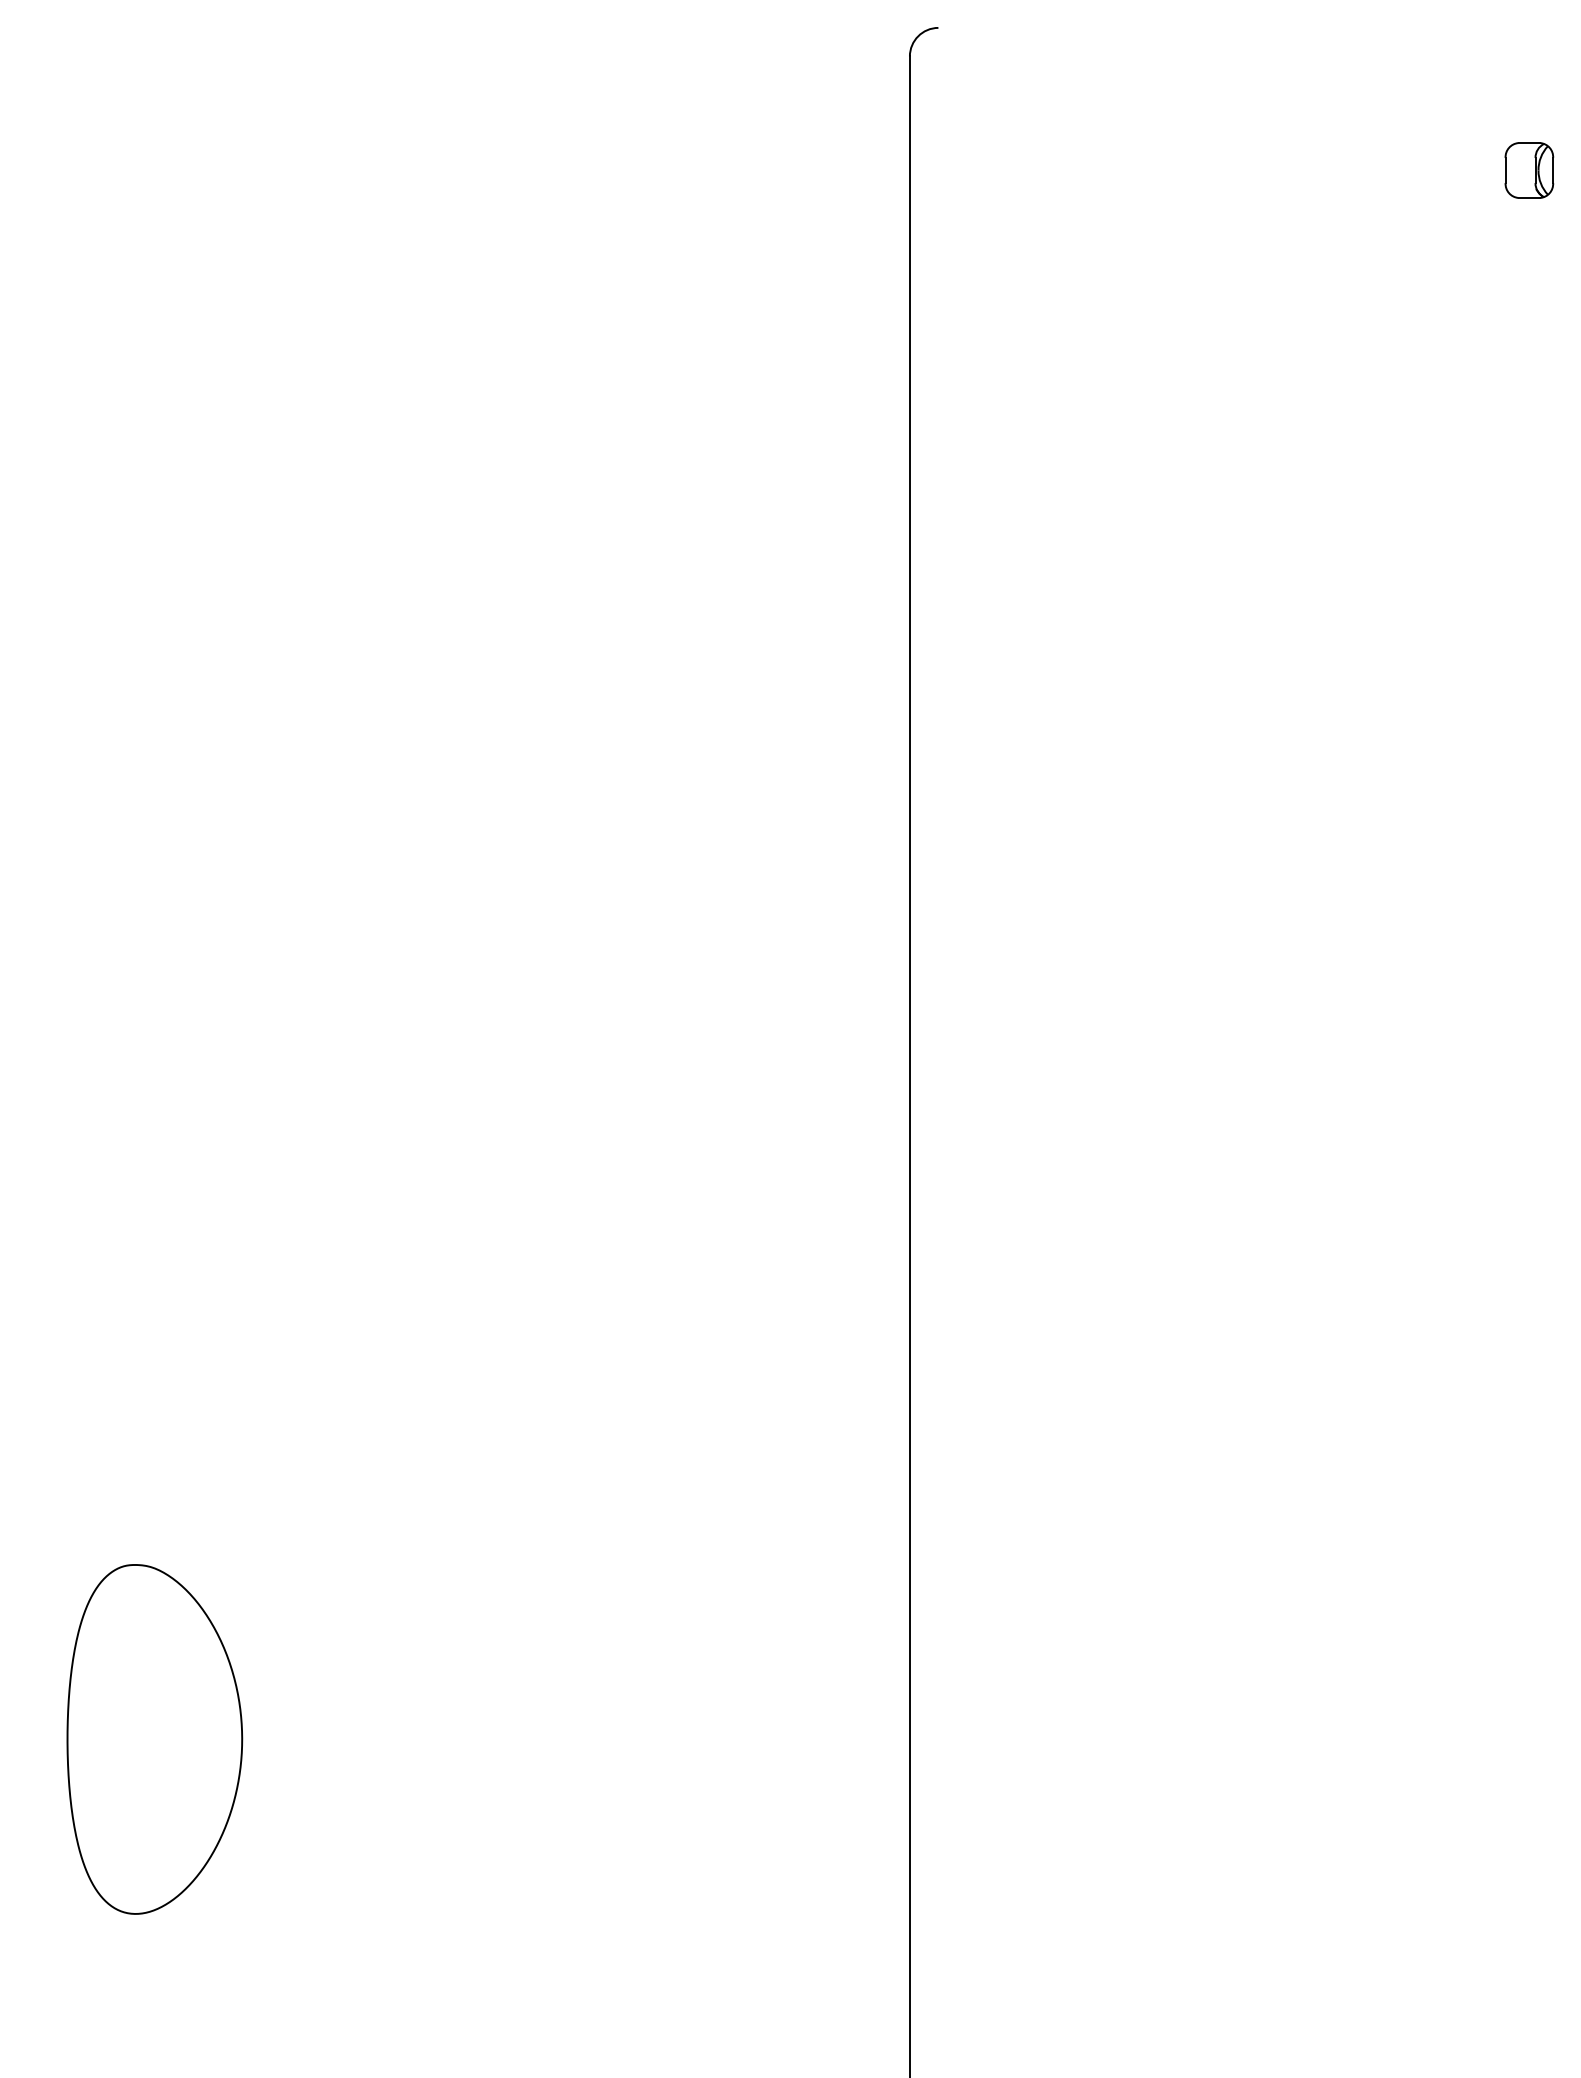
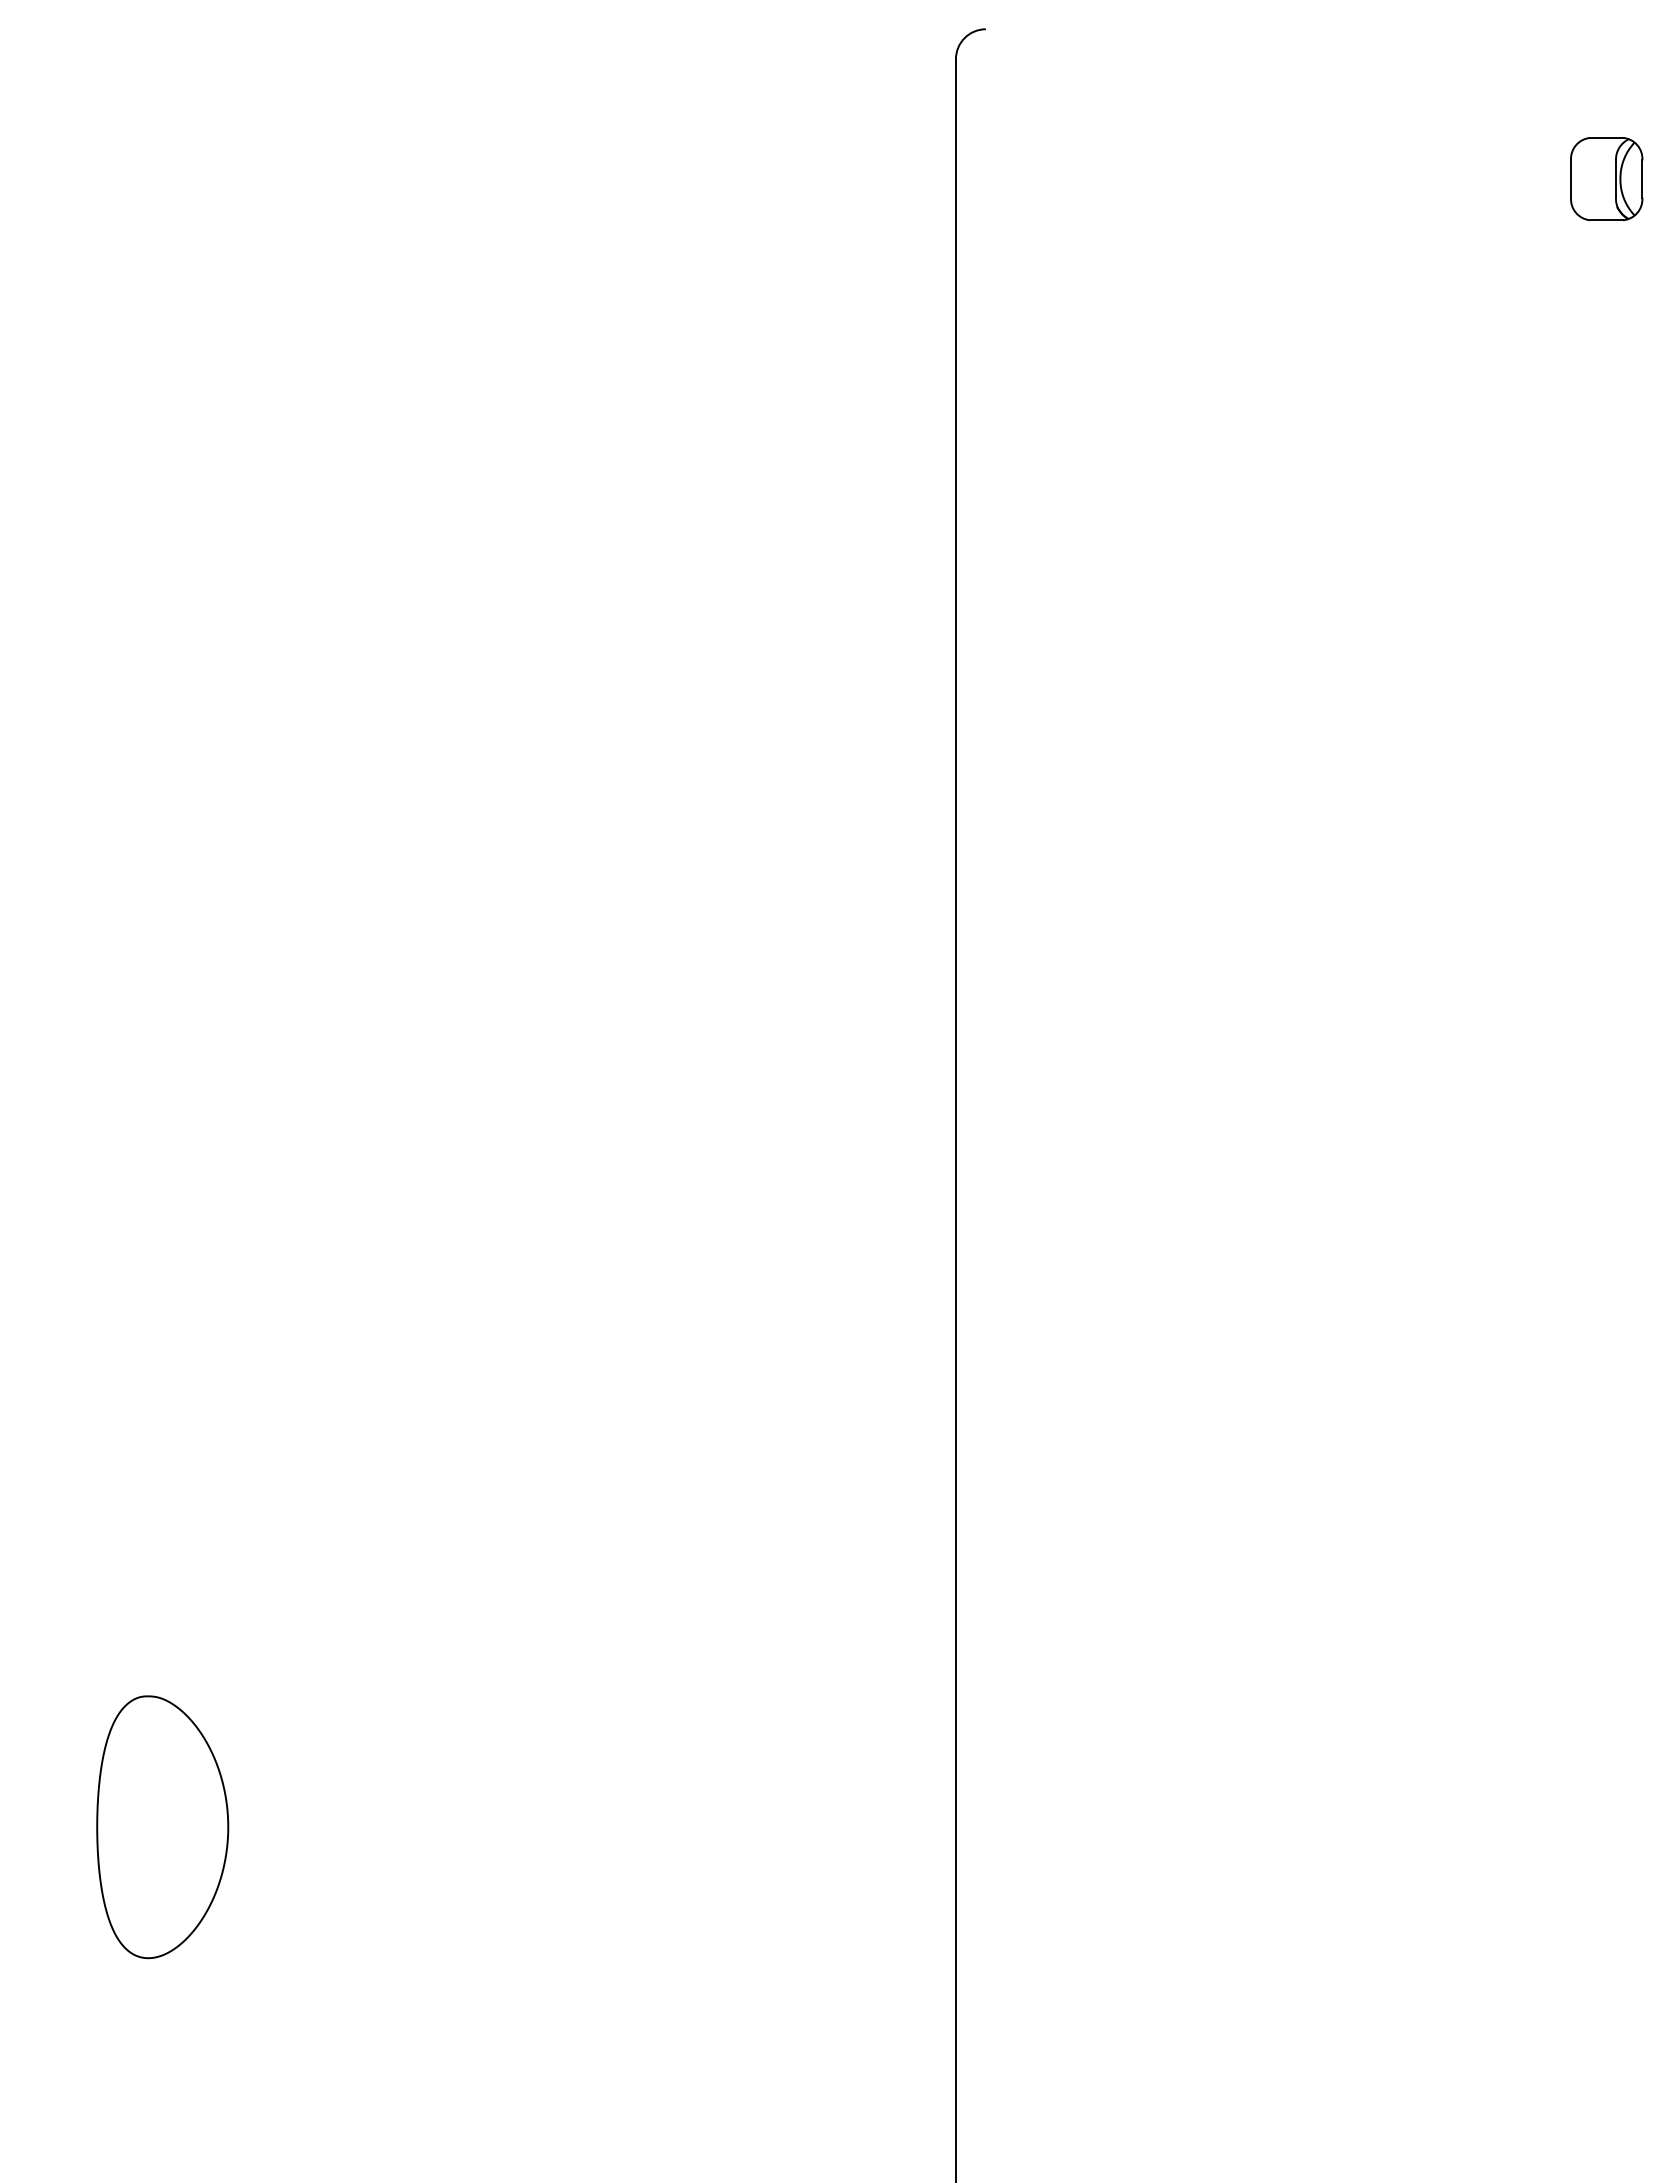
part: (1529, 170) -> (1606, 179), size x1.43
part: (154, 1738) -> (162, 1826), size x0.71

